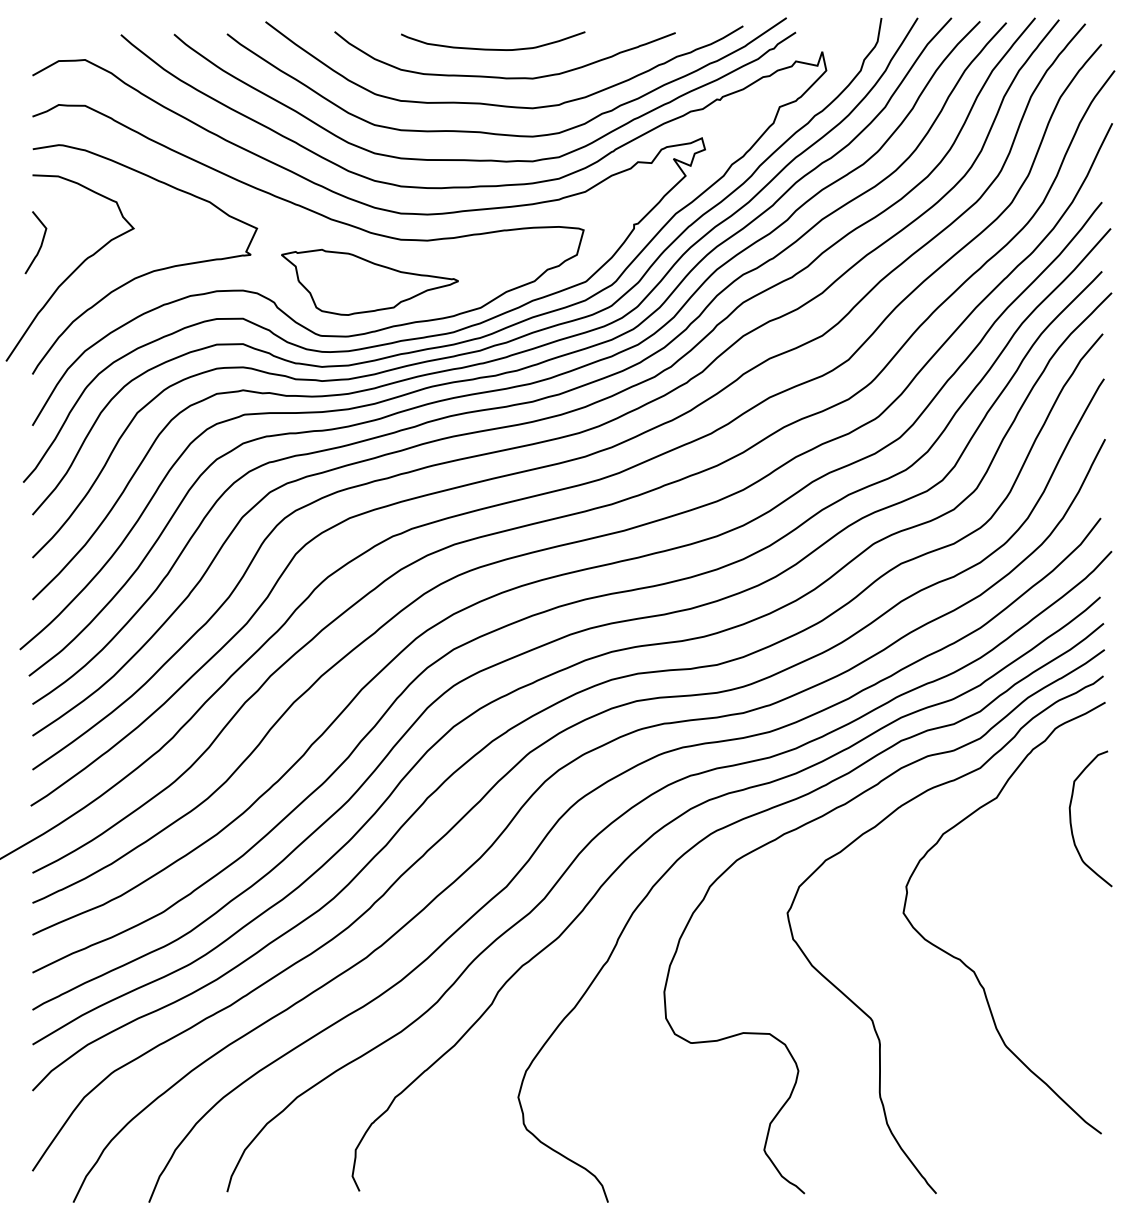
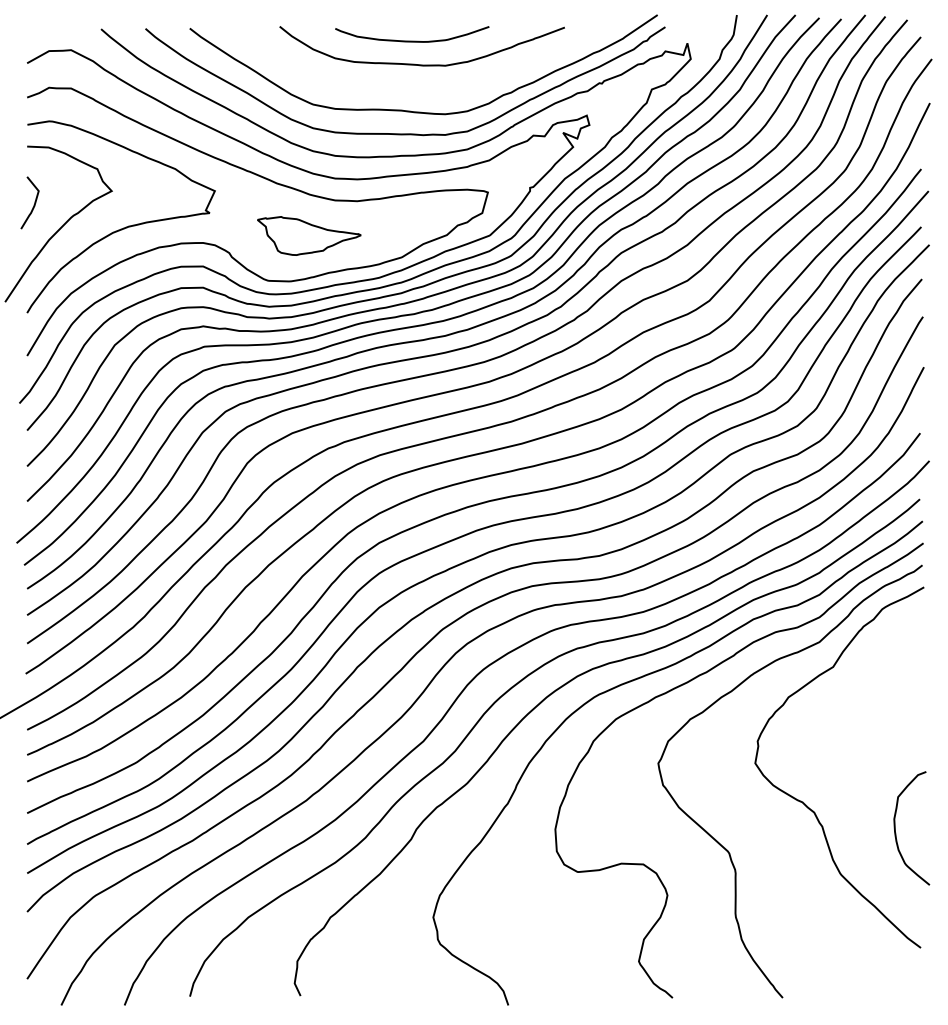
curve: (499, 104) -> (417, 87), removed
part: (369, 281) -> (308, 235), size x0.7
curve: (1071, 818) -> (895, 828), moved

